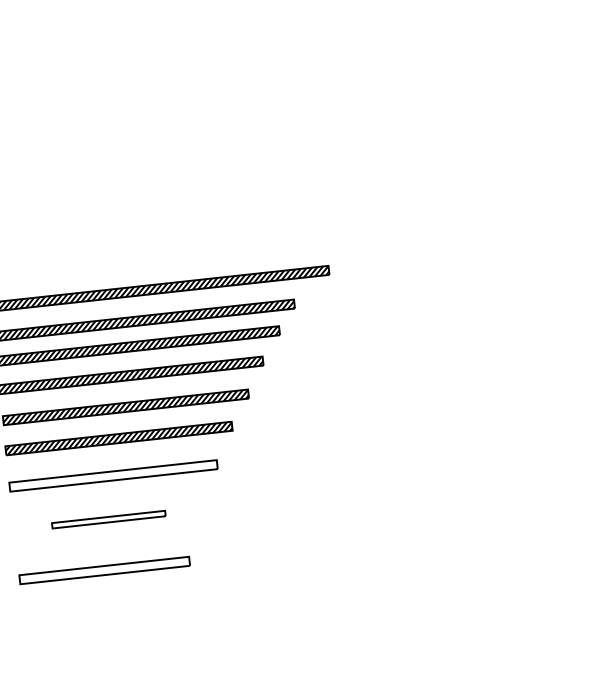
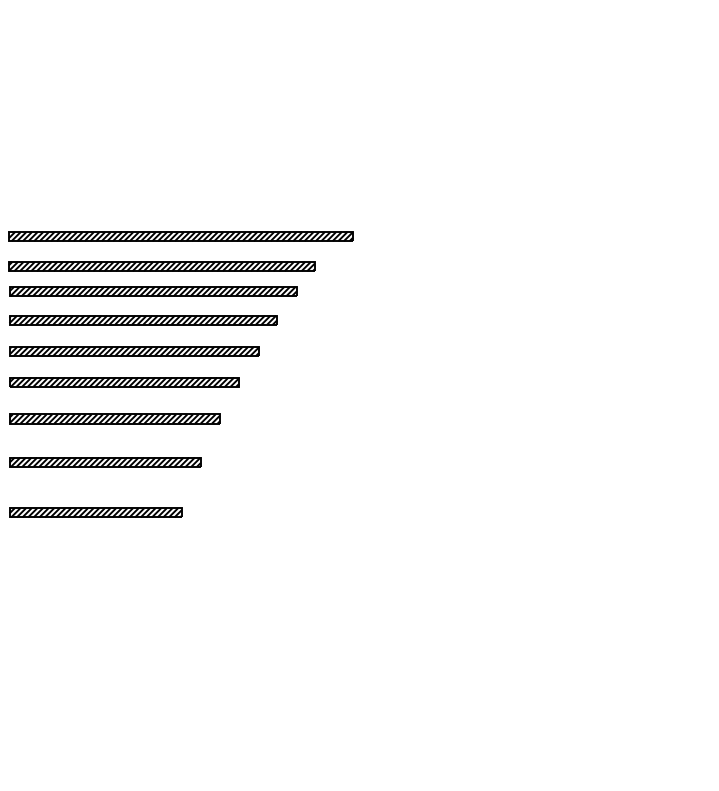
hatch: (113, 475) -> (114, 418), added
part: (109, 519) -> (105, 462), size x1.67
hatch: (104, 570) -> (95, 512), added

